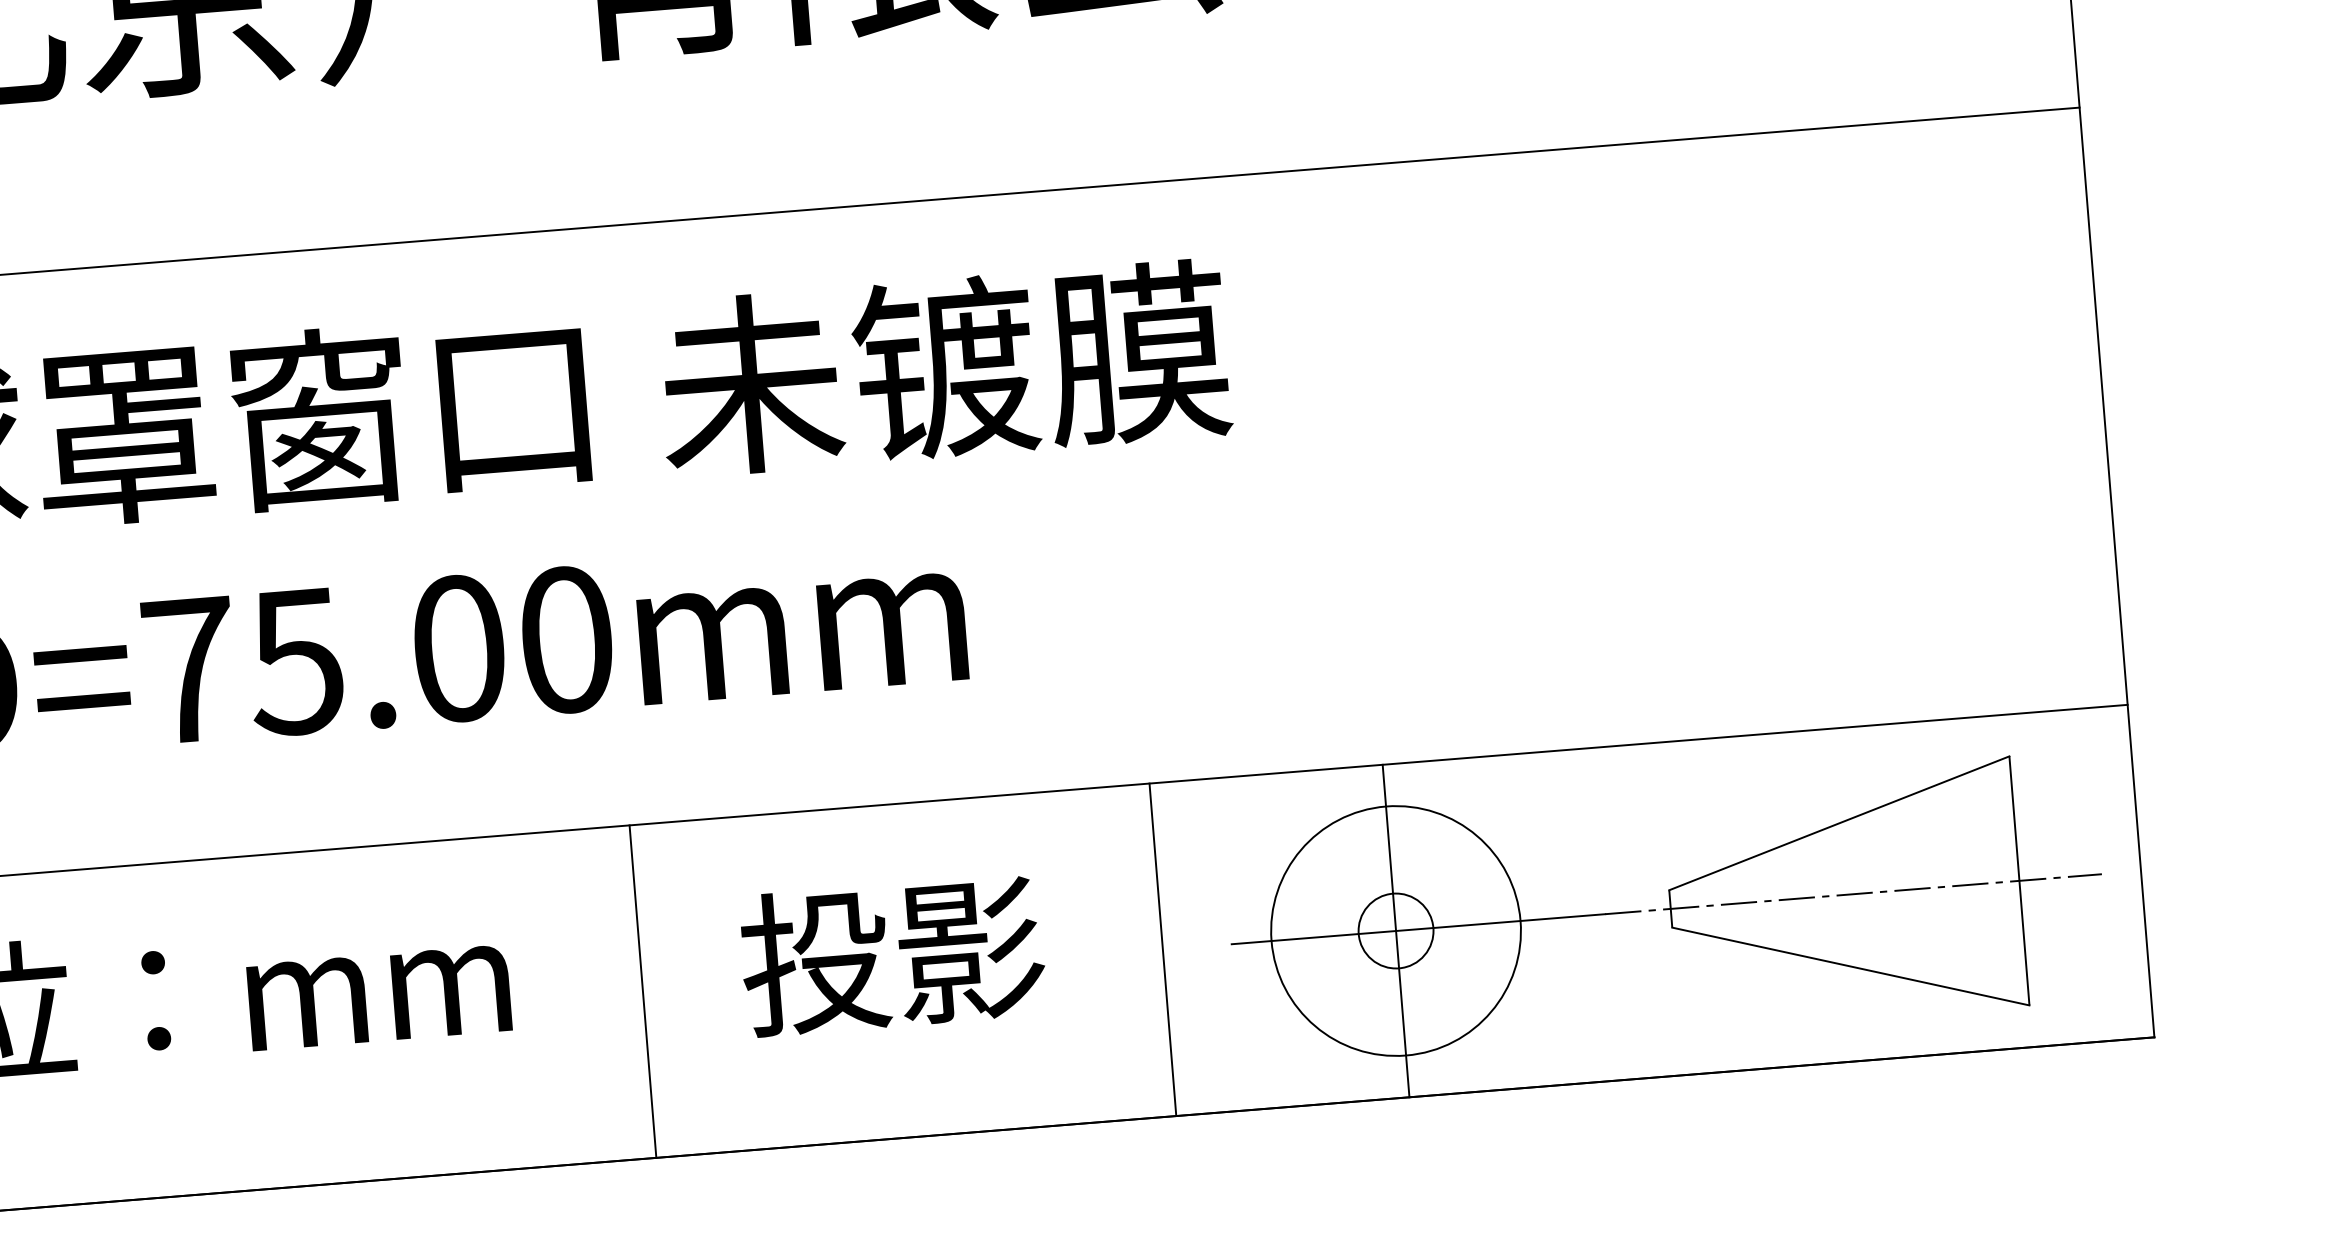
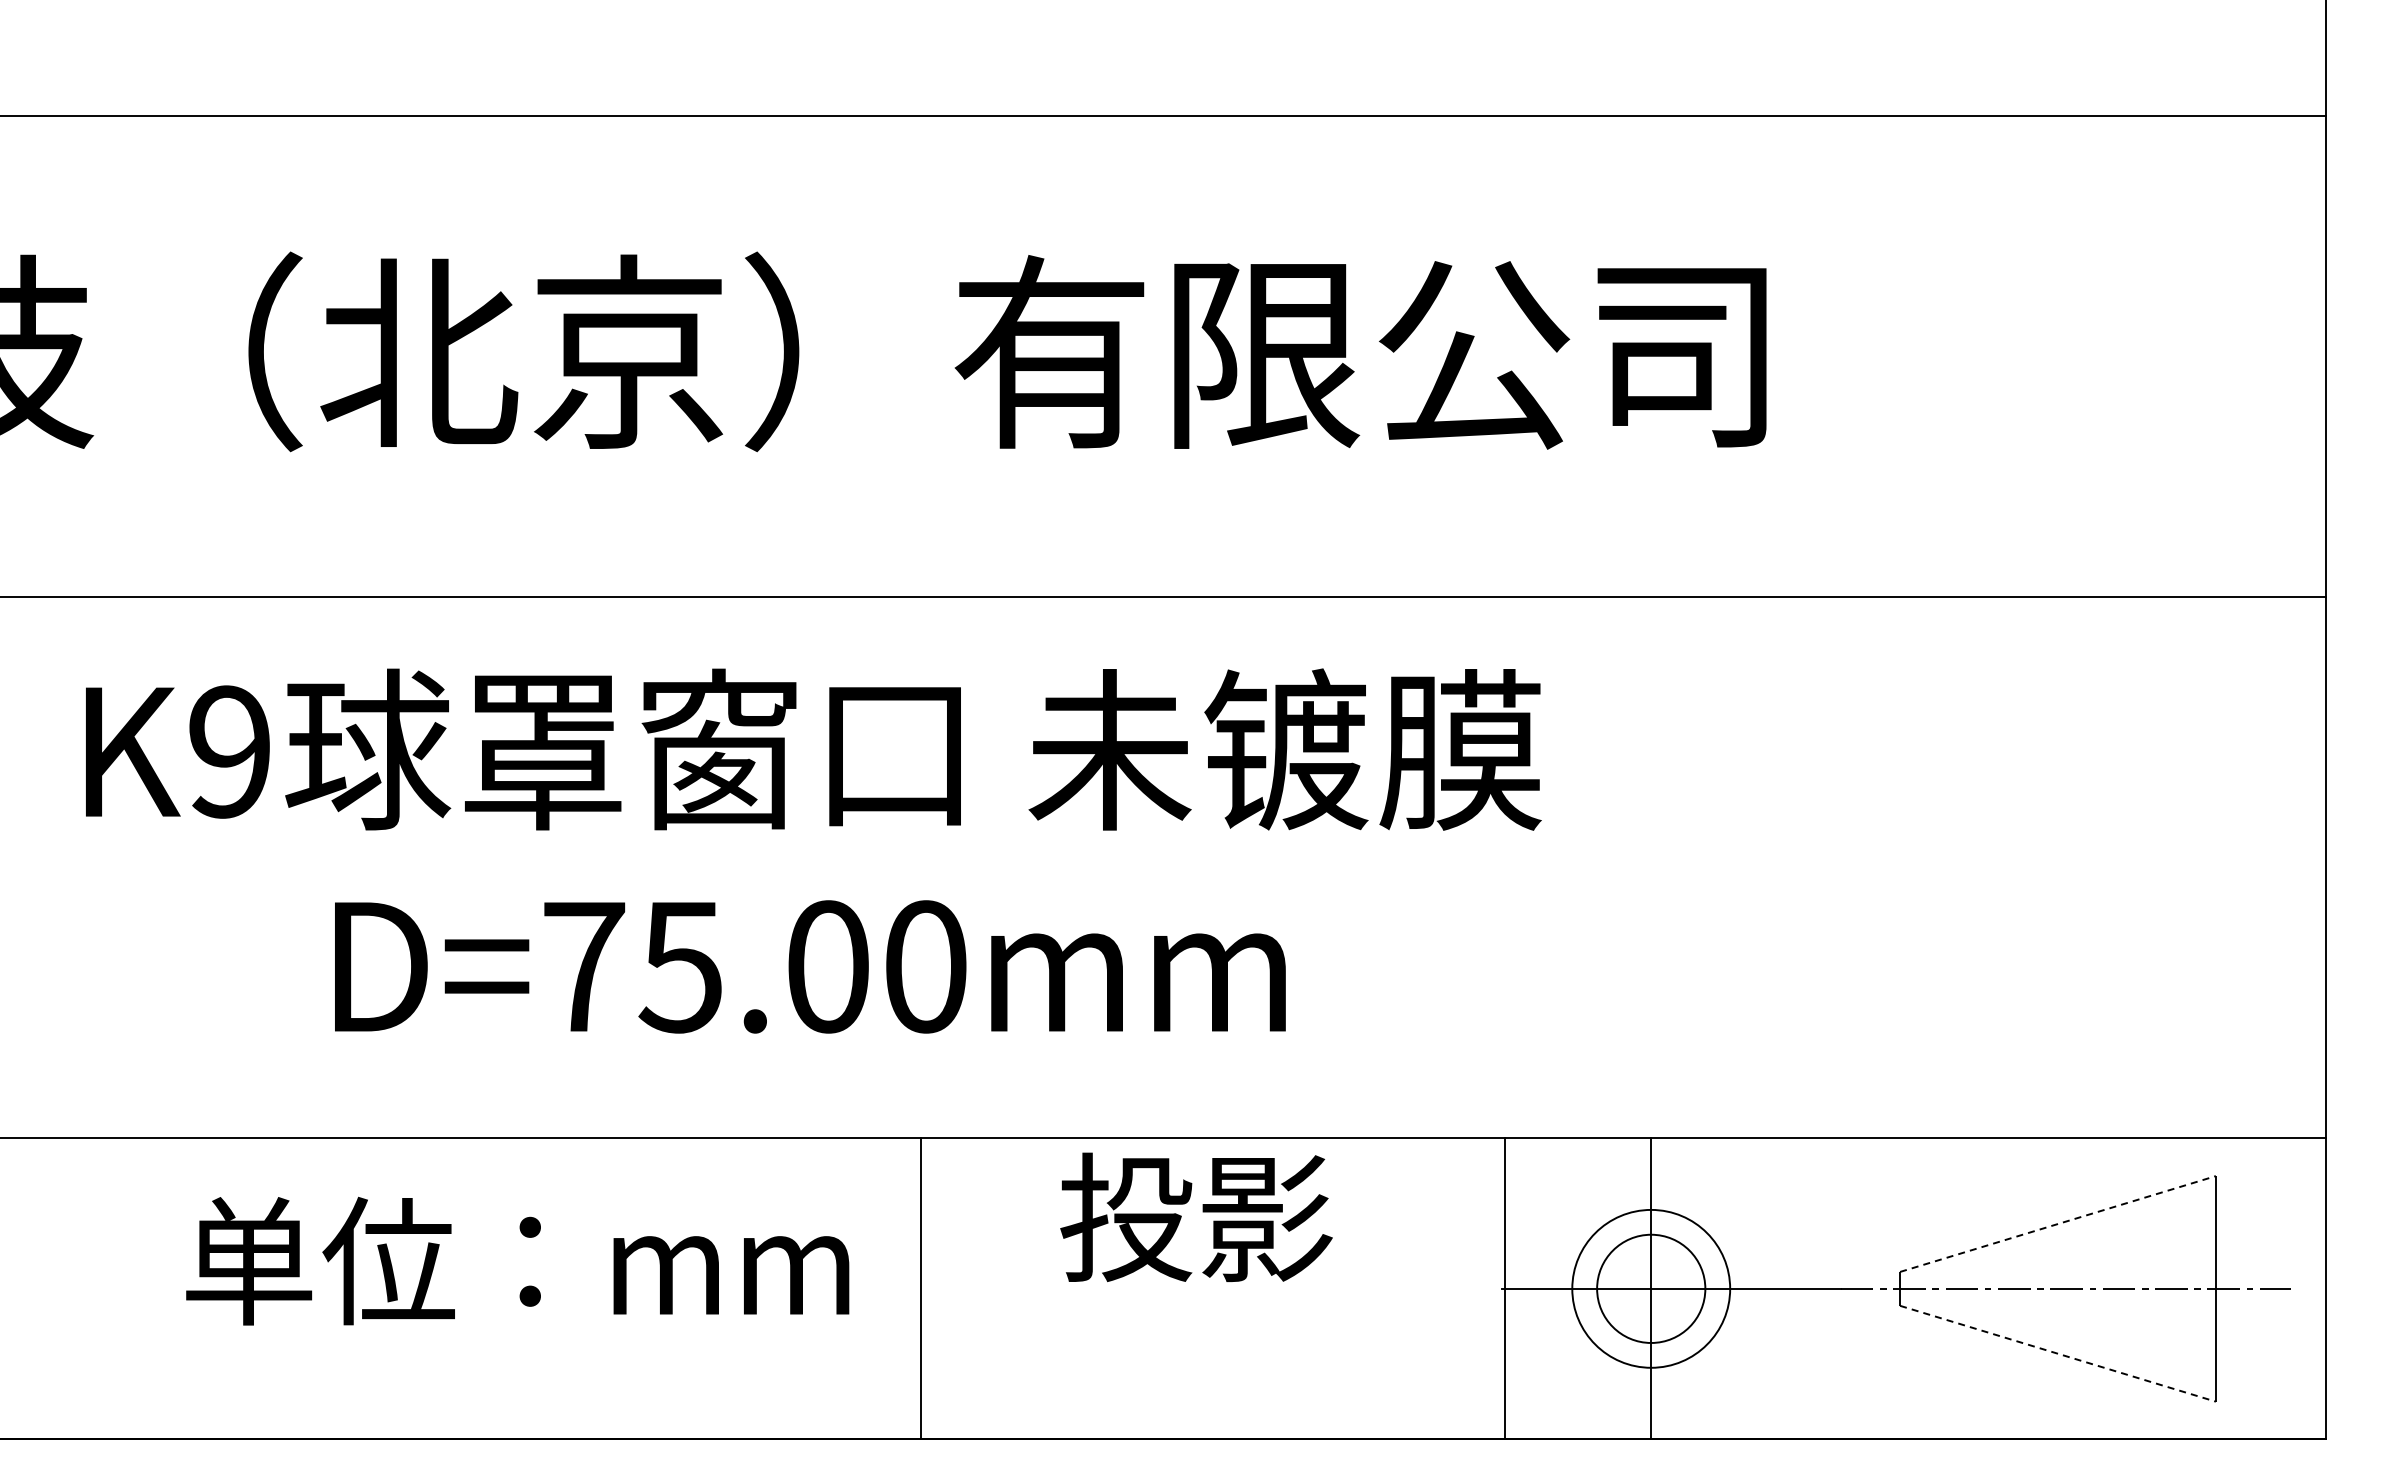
line: (1839, 822) -> (2058, 1223), solid -> dashed
circle: (1396, 930) -> (1651, 1288), size x0.7
circle: (1396, 930) -> (1651, 1288), size x1.6
line: (1163, 949) -> (1505, 1288), moved
text: (892, 954) -> (1196, 1216), moved
line: (1851, 966) -> (2058, 1353), solid -> dashed
line: (643, 991) -> (921, 1288), moved

